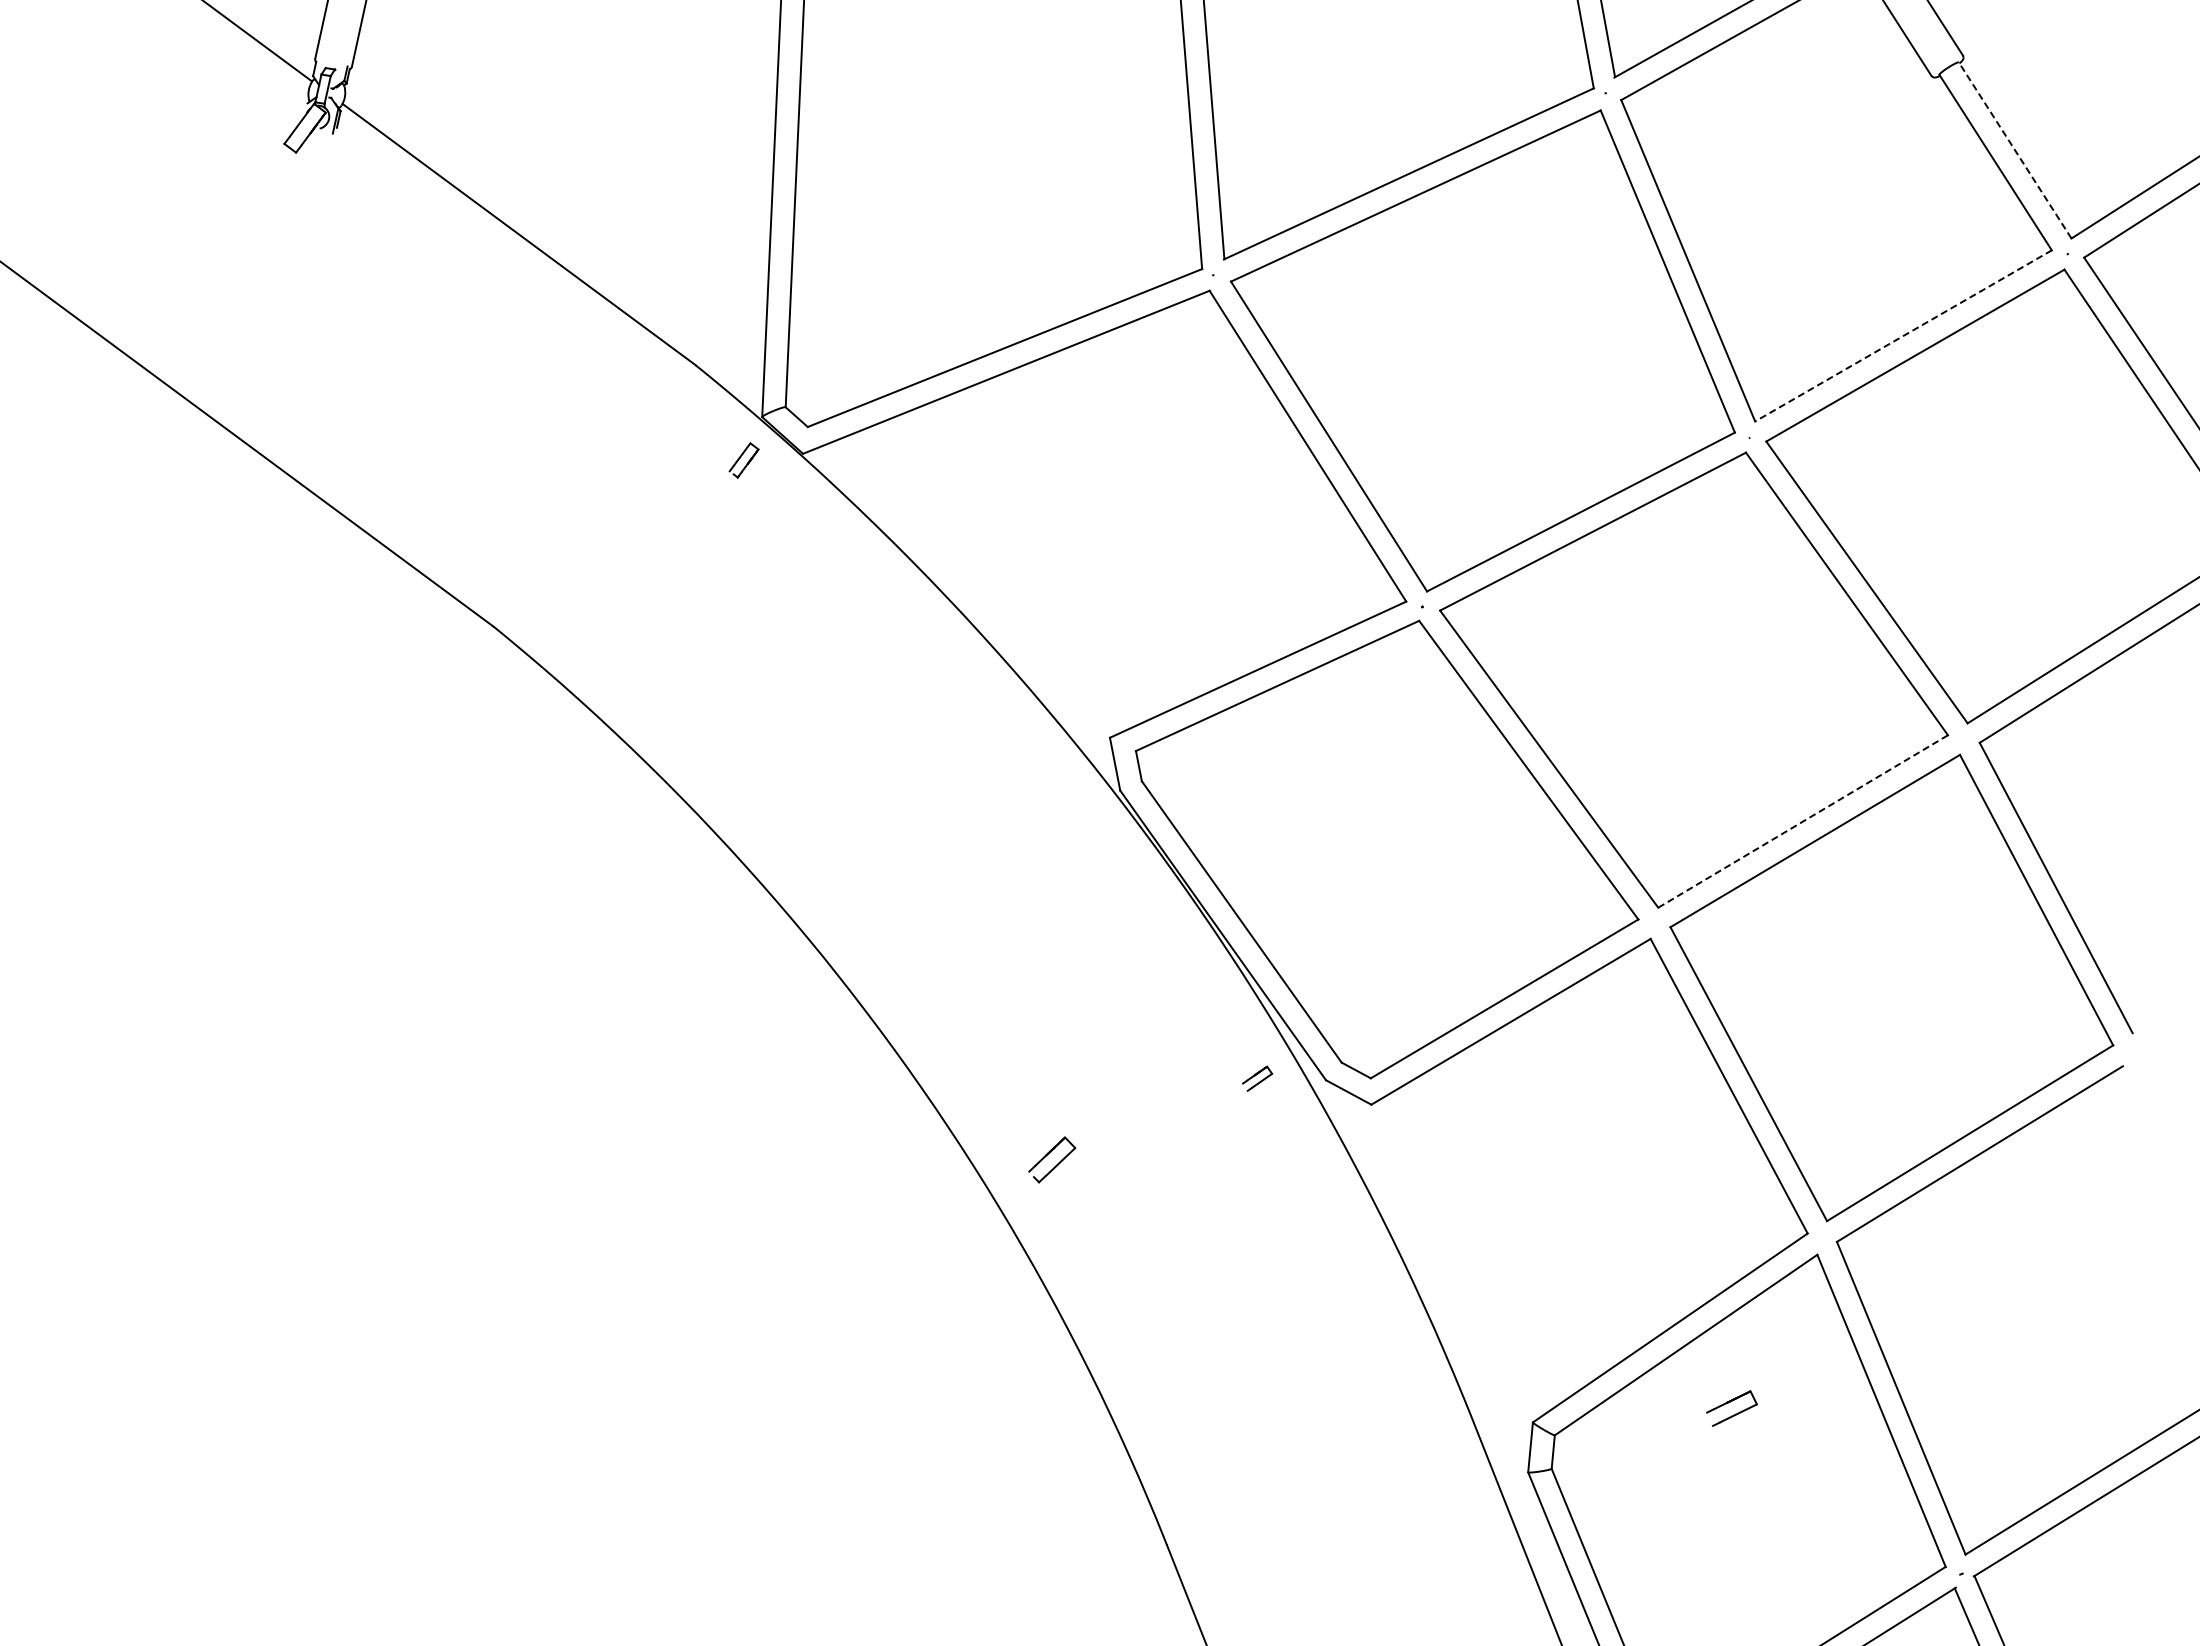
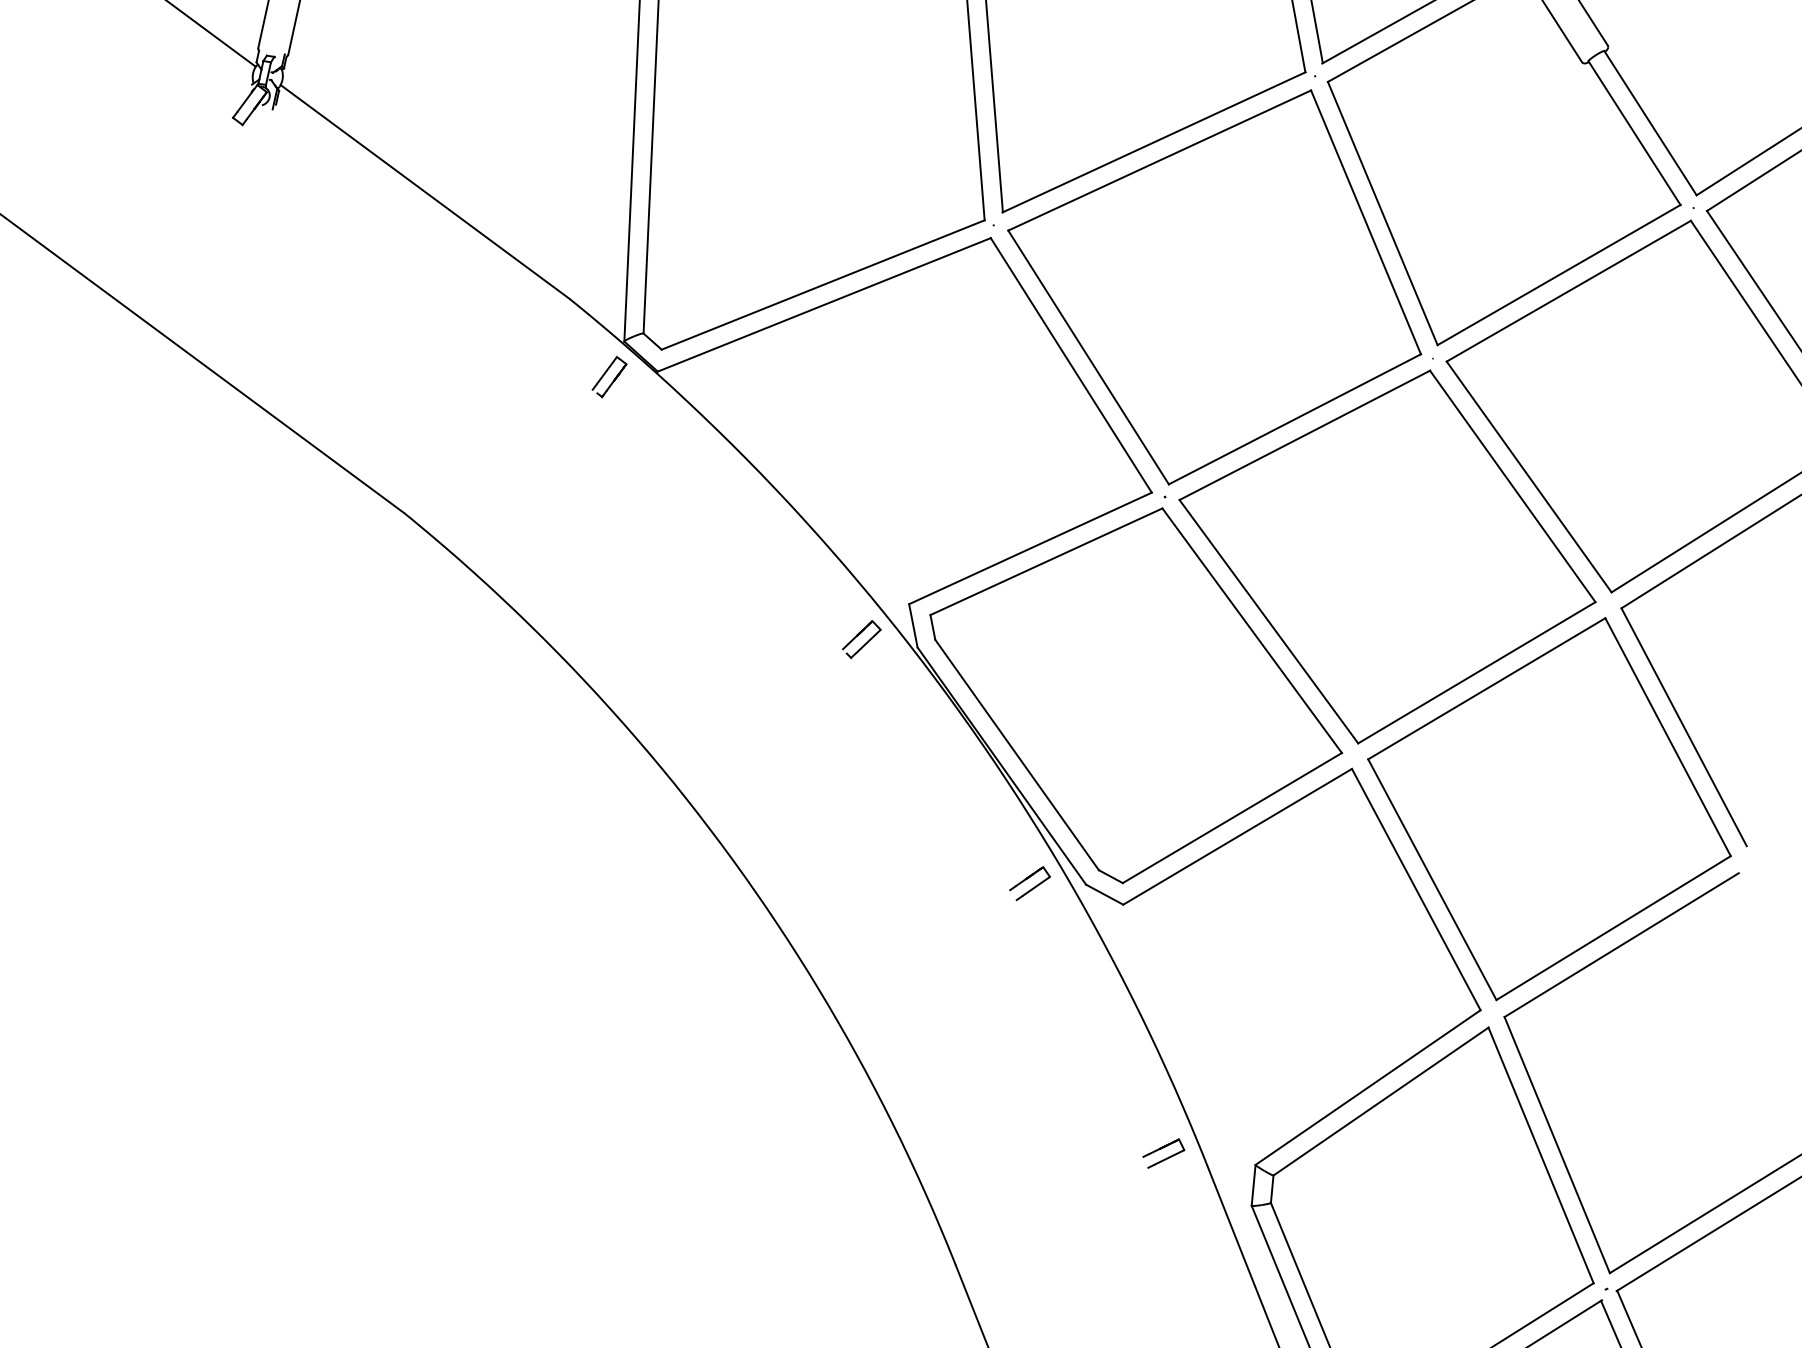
line: (2014, 149) -> (1649, 122), dashed -> solid
line: (1903, 336) -> (1559, 275), dashed -> solid
part: (743, 460) -> (609, 377), size x1.43
line: (1803, 821) -> (1477, 672), dashed -> solid
part: (1257, 1078) -> (1029, 883), size x1.67
part: (1050, 1153) -> (860, 634), moved
part: (1731, 1408) -> (1163, 1153), moved

